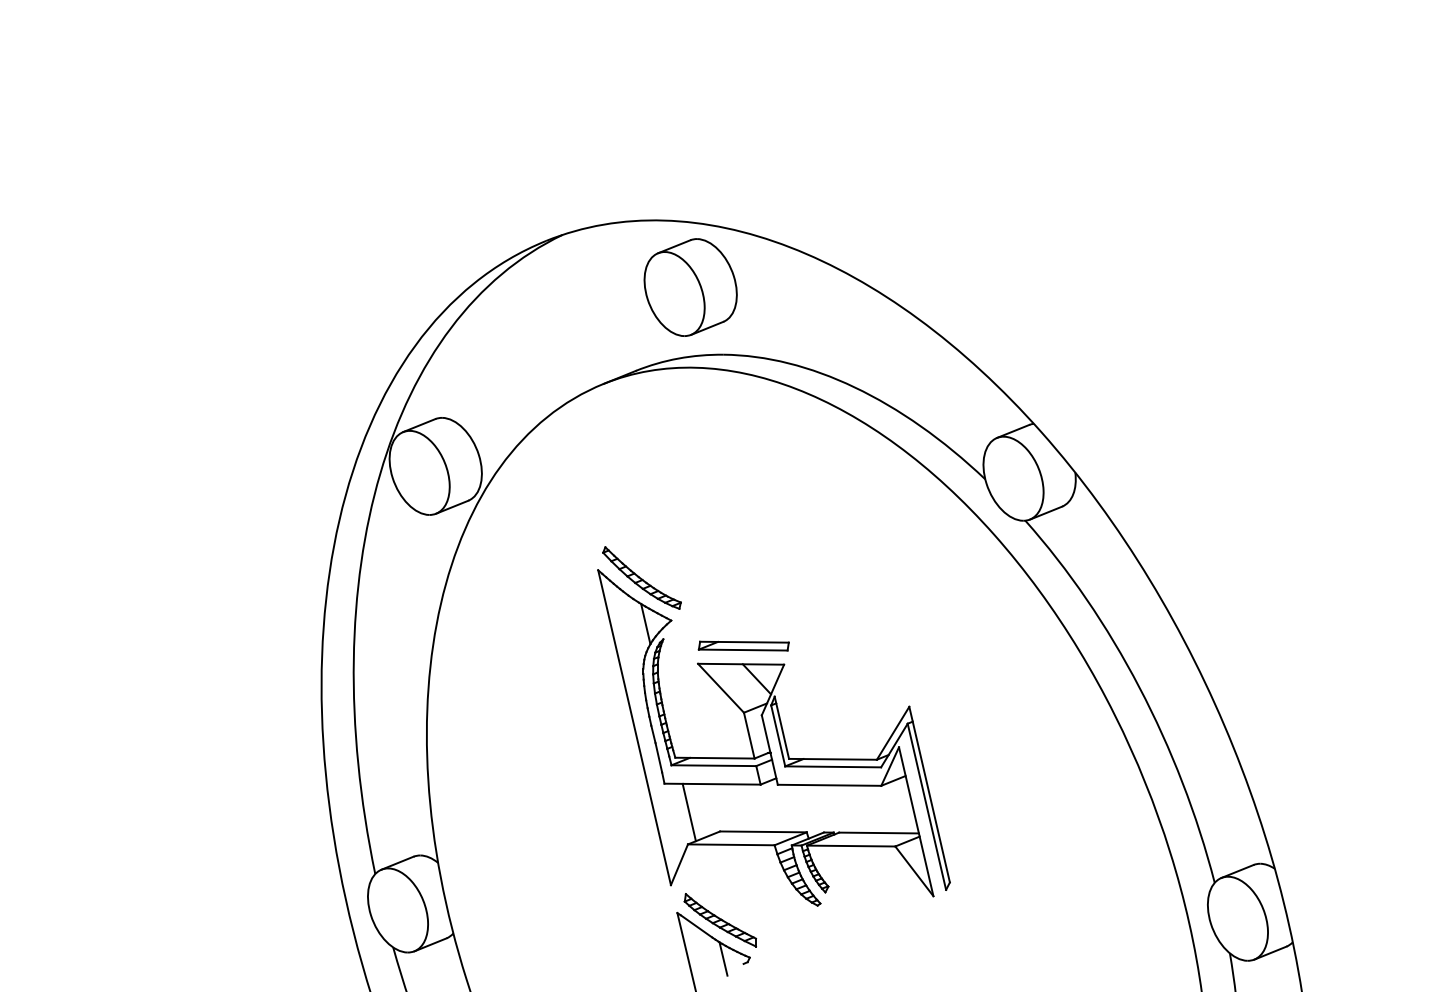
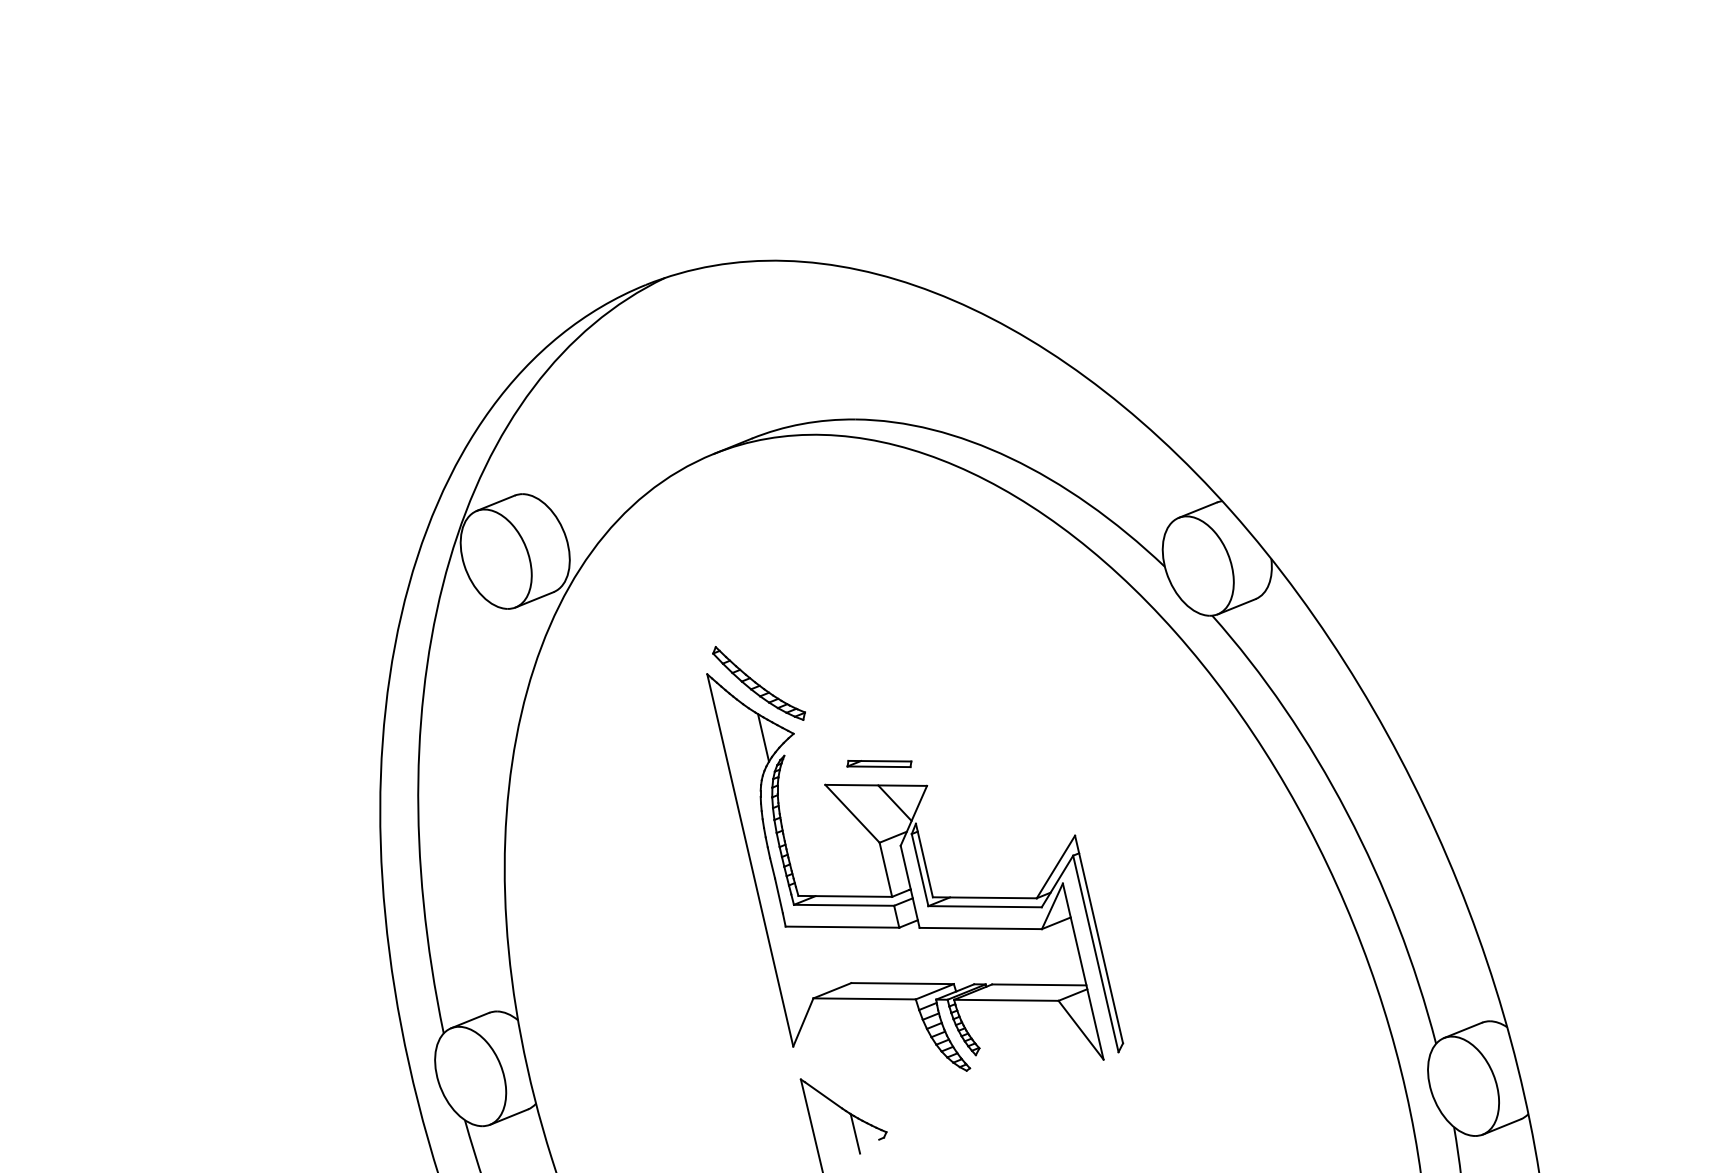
part: (690, 287) -> (816, 339), removed
part: (743, 645) -> (879, 763), size x0.6
line: (688, 812) -> (814, 960), removed
part: (720, 920) -> (851, 1088), removed

